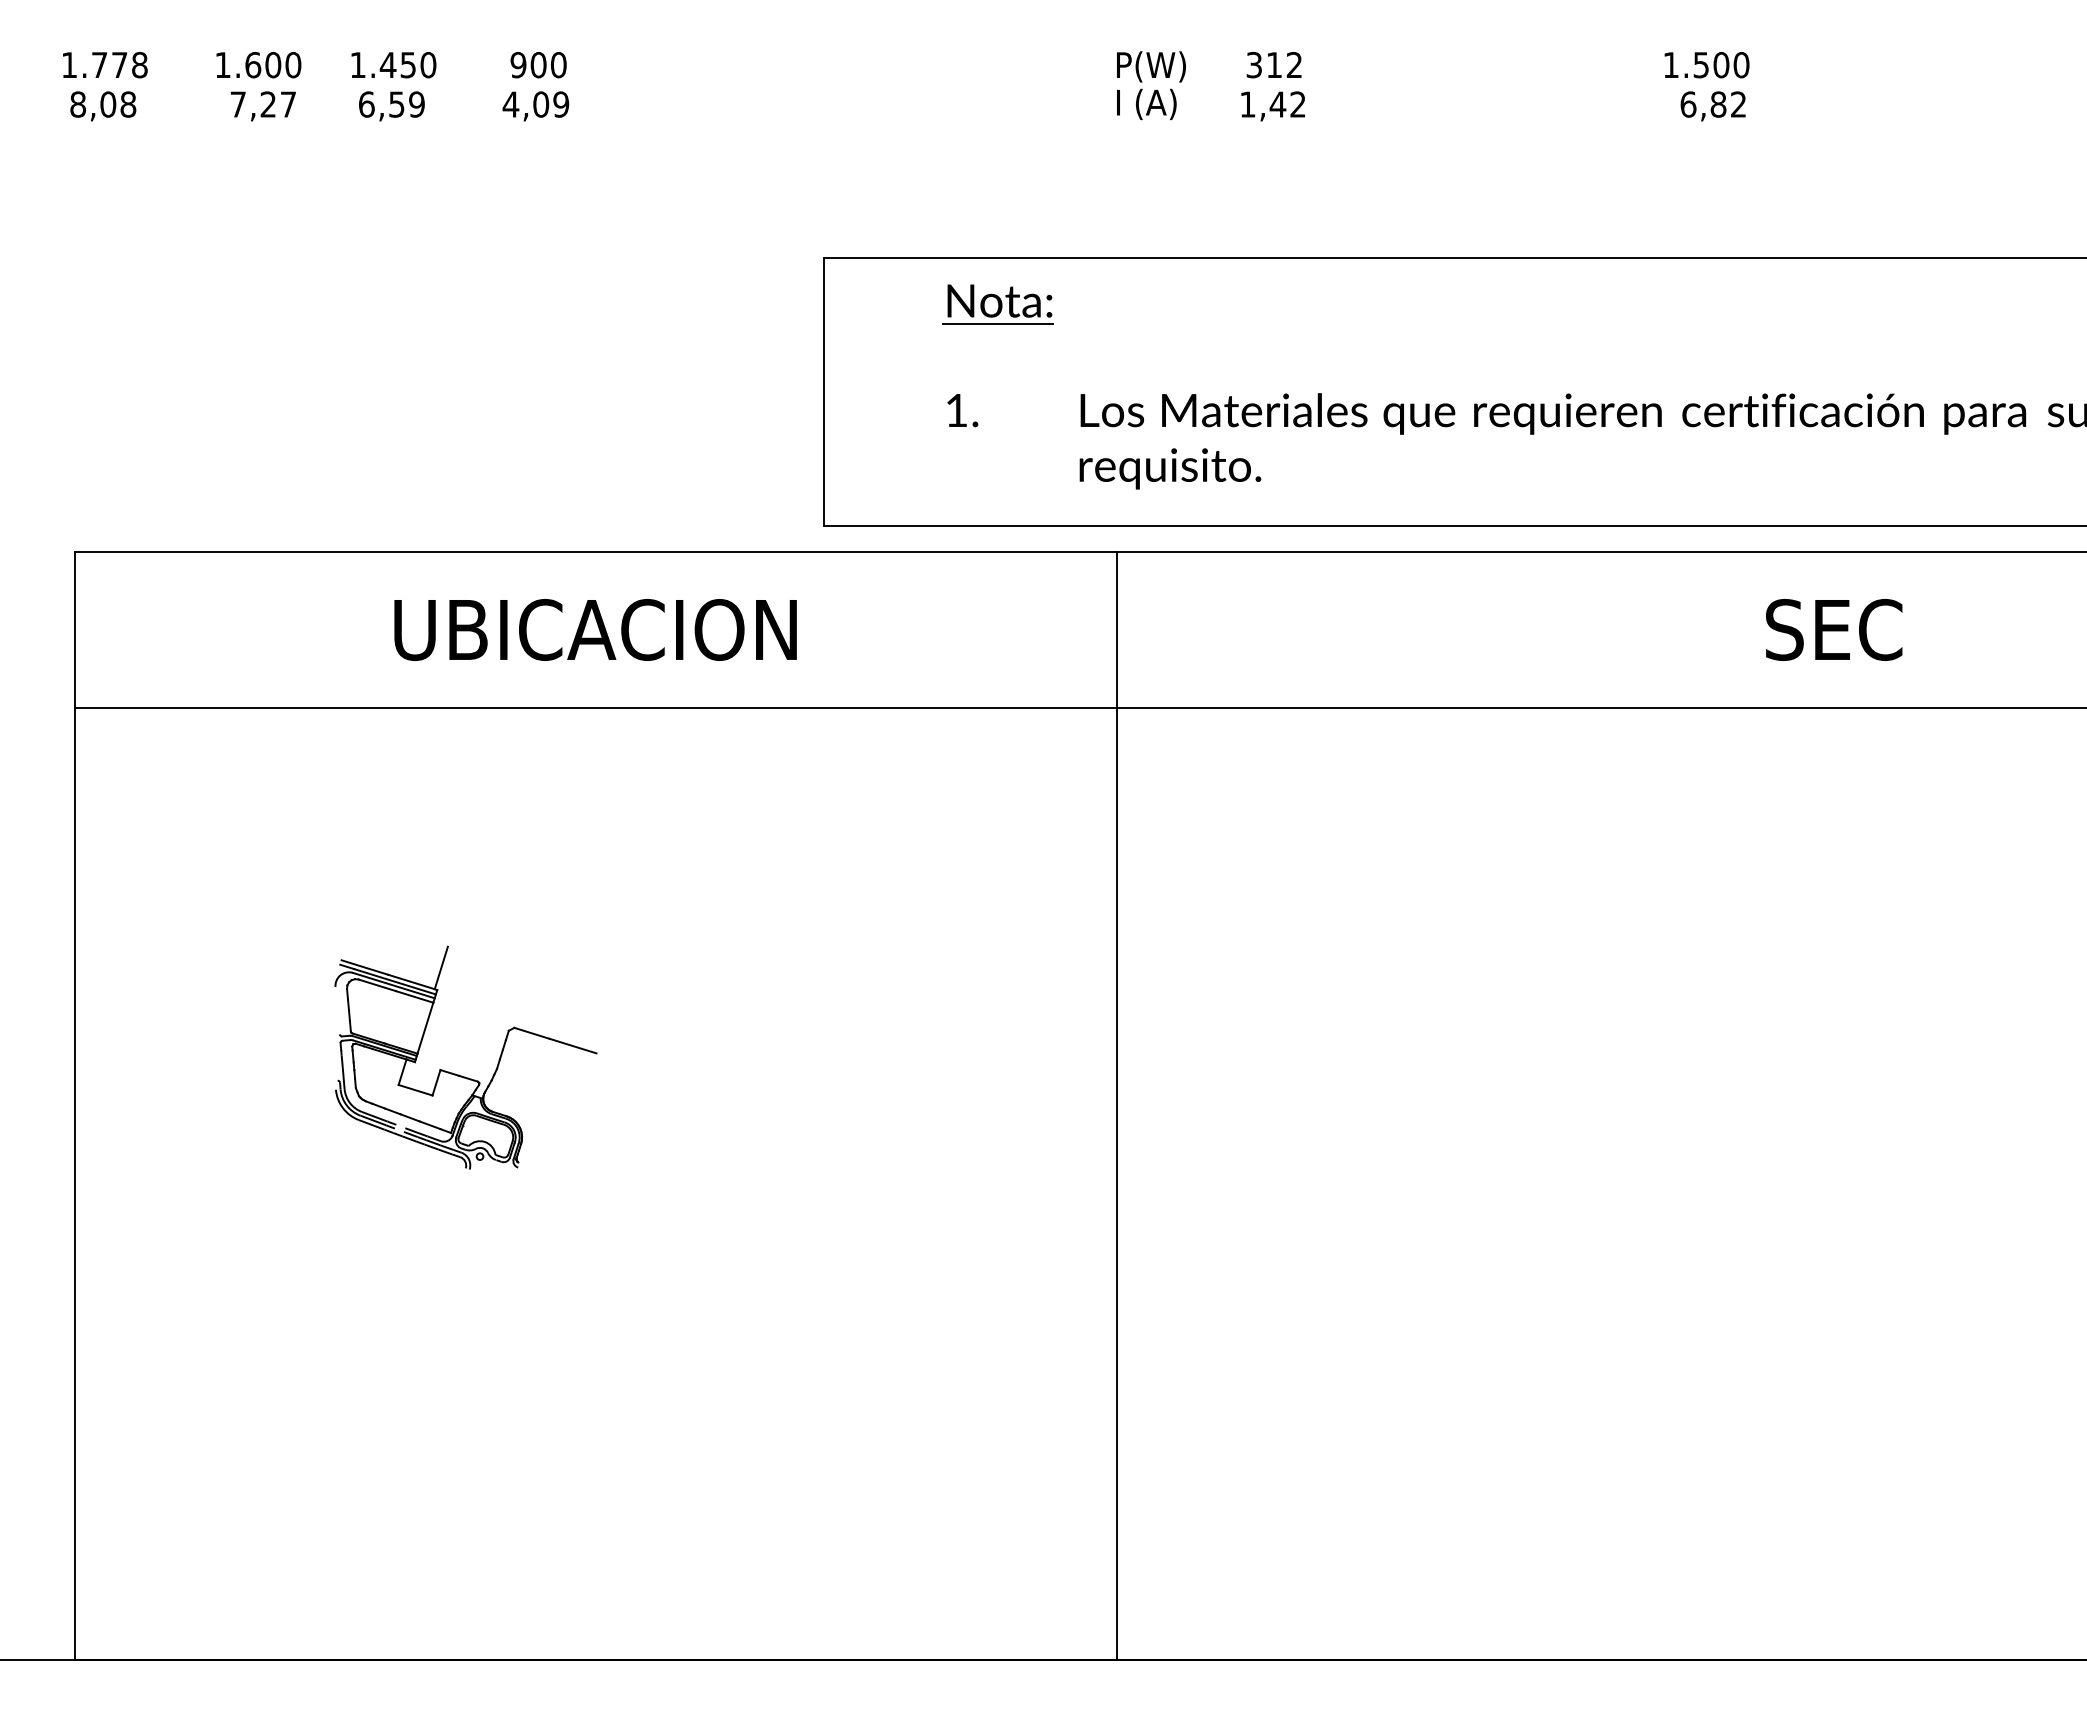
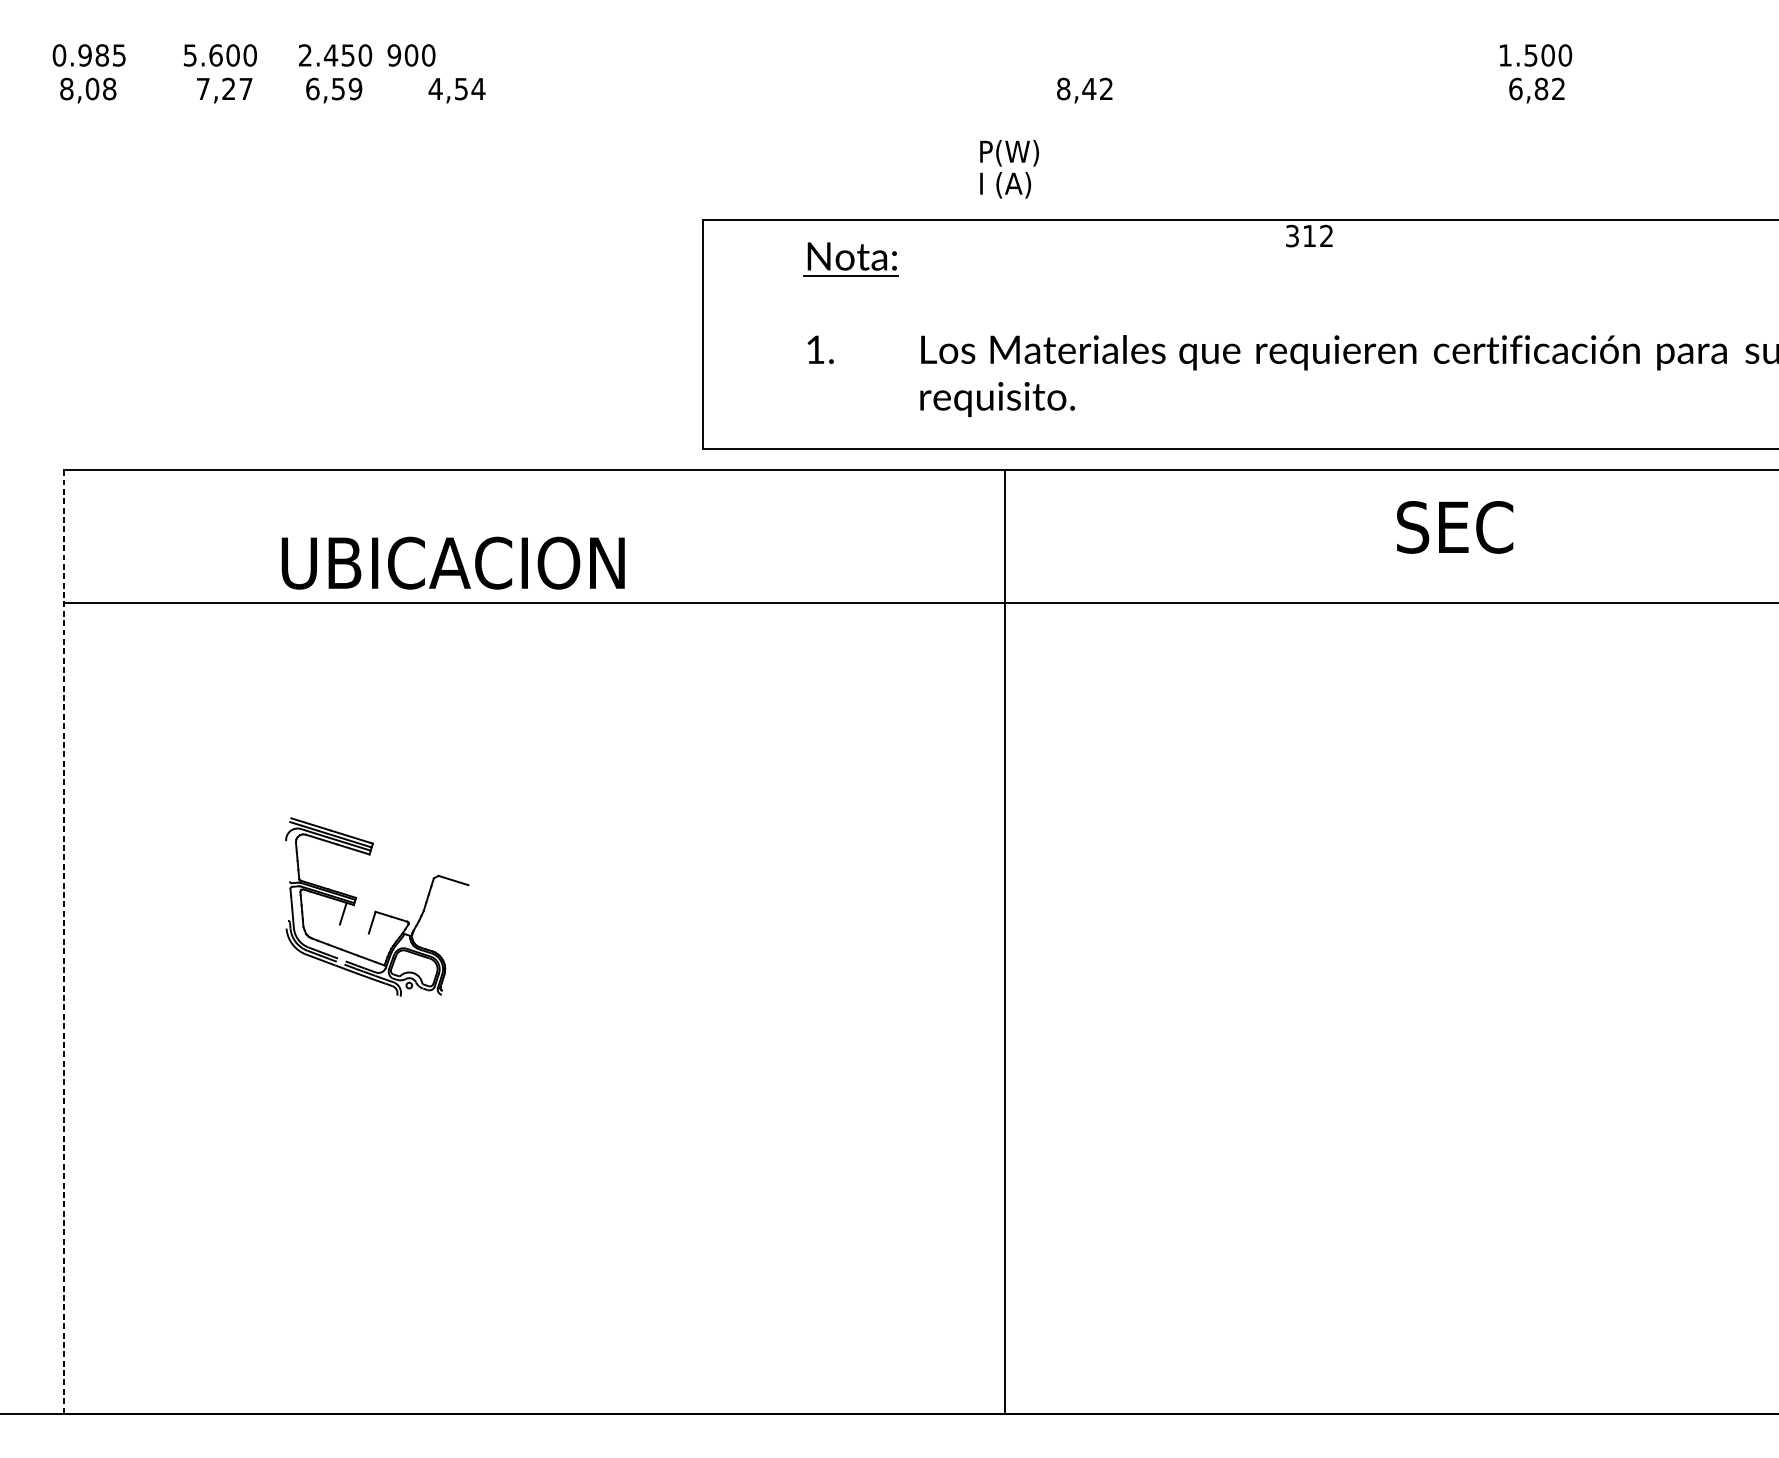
text: (357, 64) -> (304, 54), 1.450 -> 2.450
text: (104, 65) -> (89, 55), 1.778 -> 0.985
text: (222, 65) -> (189, 55), 1.600 -> 5.600
text: (538, 65) -> (411, 55), moved
text: (1273, 65) -> (1308, 236), moved
text: (1706, 65) -> (1535, 55), moved
text: (1151, 85) -> (1009, 169), moved
text: (551, 104) -> (470, 88), 4,09 -> 4,54
text: (1247, 104) -> (1063, 88), 1,42 -> 8,42
text: (1712, 106) -> (1536, 90), moved
text: (595, 629) -> (453, 562), moved
text: (1834, 629) -> (1455, 527), moved
line: (440, 967) -> (375, 824), removed
line: (425, 1027) -> (362, 875), removed
line: (572, 1045) -> (488, 890), removed
line: (415, 1089) -> (354, 928), removed
line: (74, 1105) -> (63, 942), solid -> dashed
line: (1117, 1105) -> (1005, 942), moved

